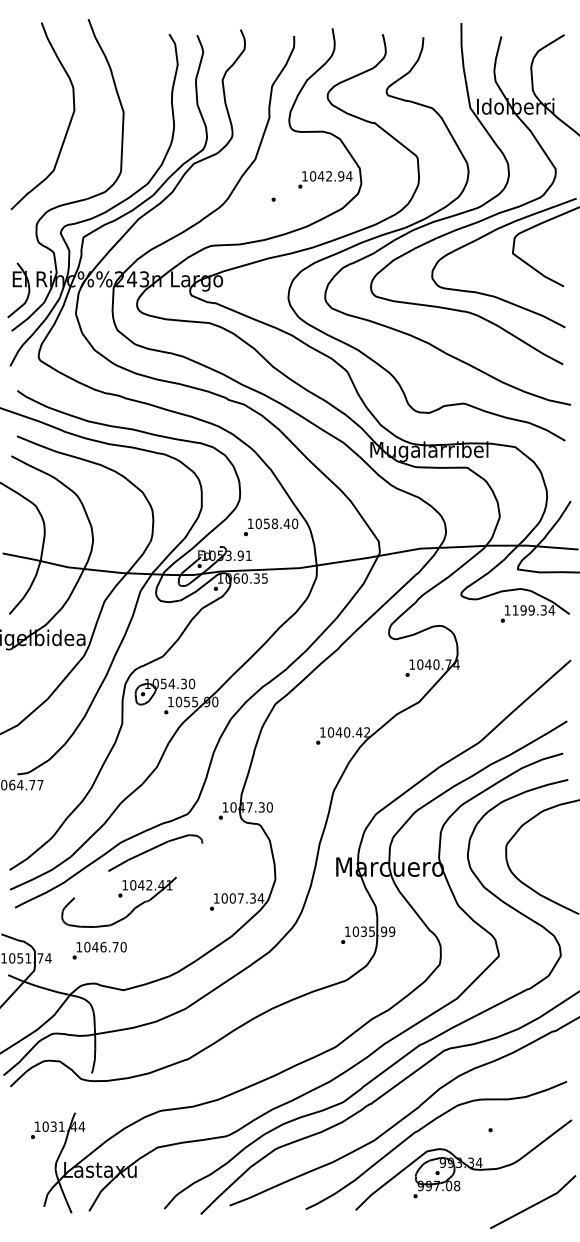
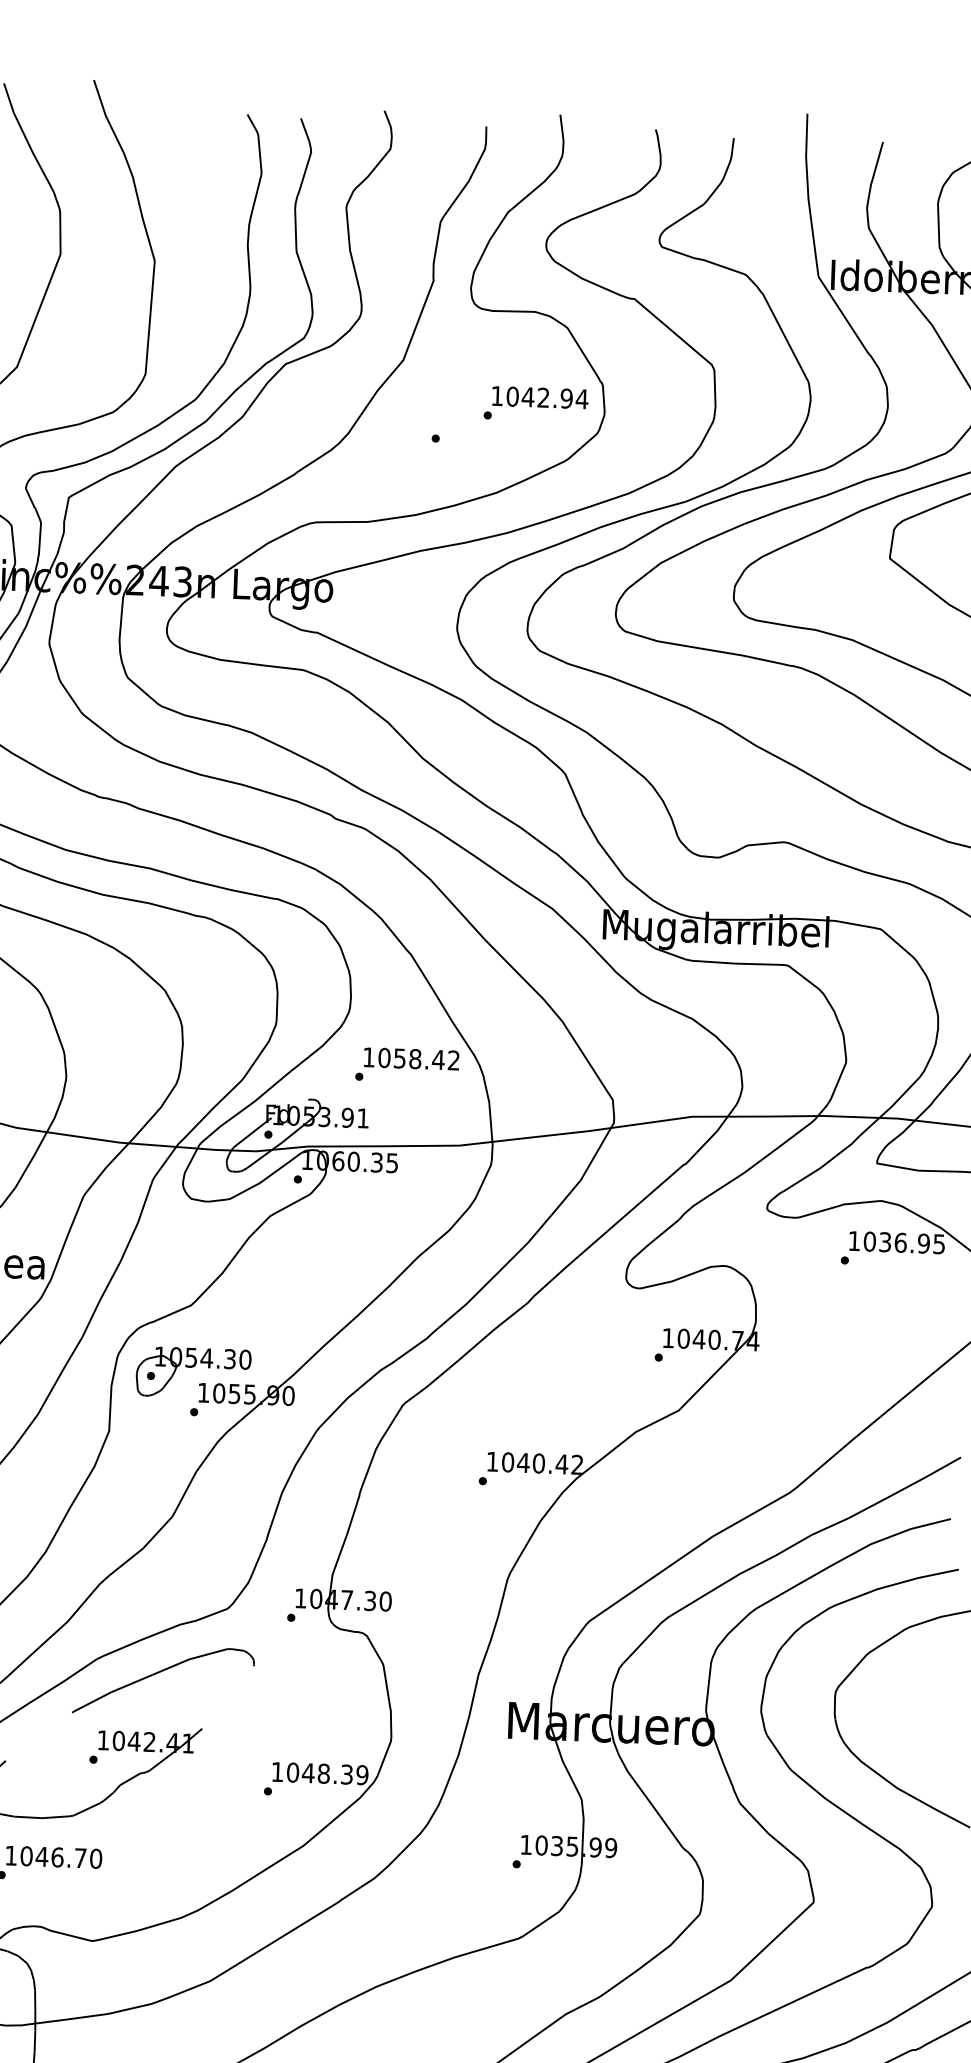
text: (295, 523) -> (454, 1059), 1058.40 -> 1058.42
text: (533, 610) -> (904, 1243), 1199.34 -> 1036.95
text: (246, 898) -> (334, 1774), 1007.34 -> 1048.39

